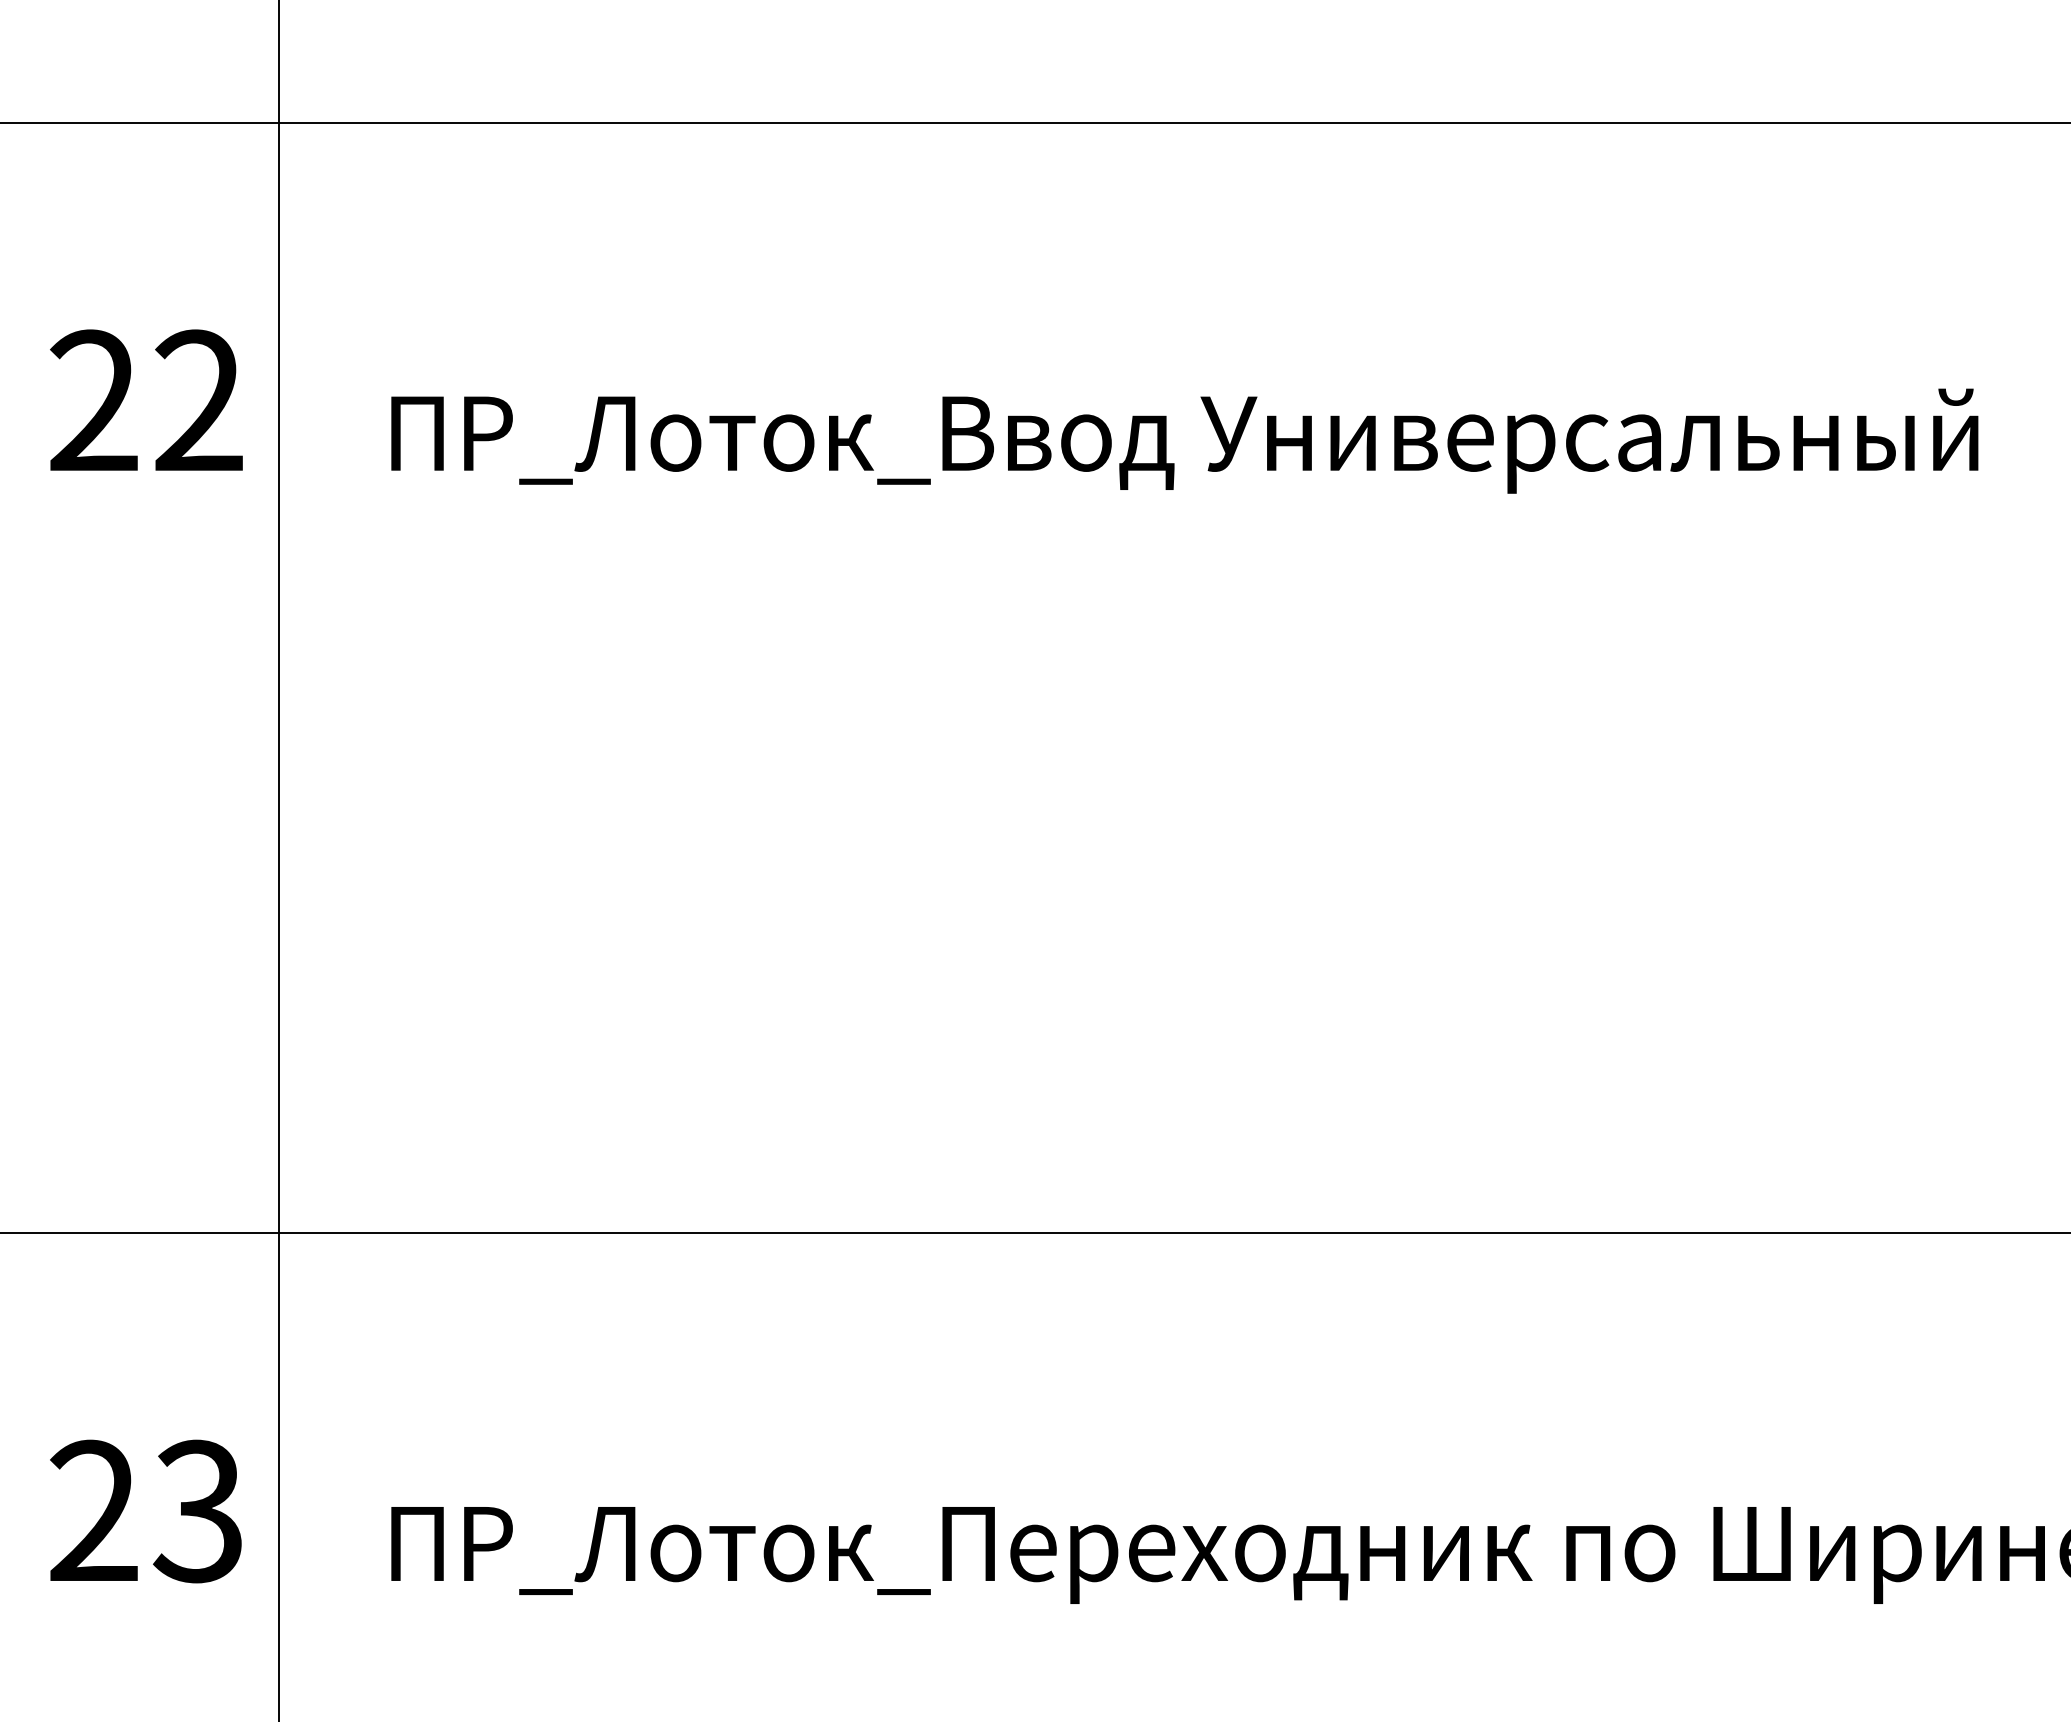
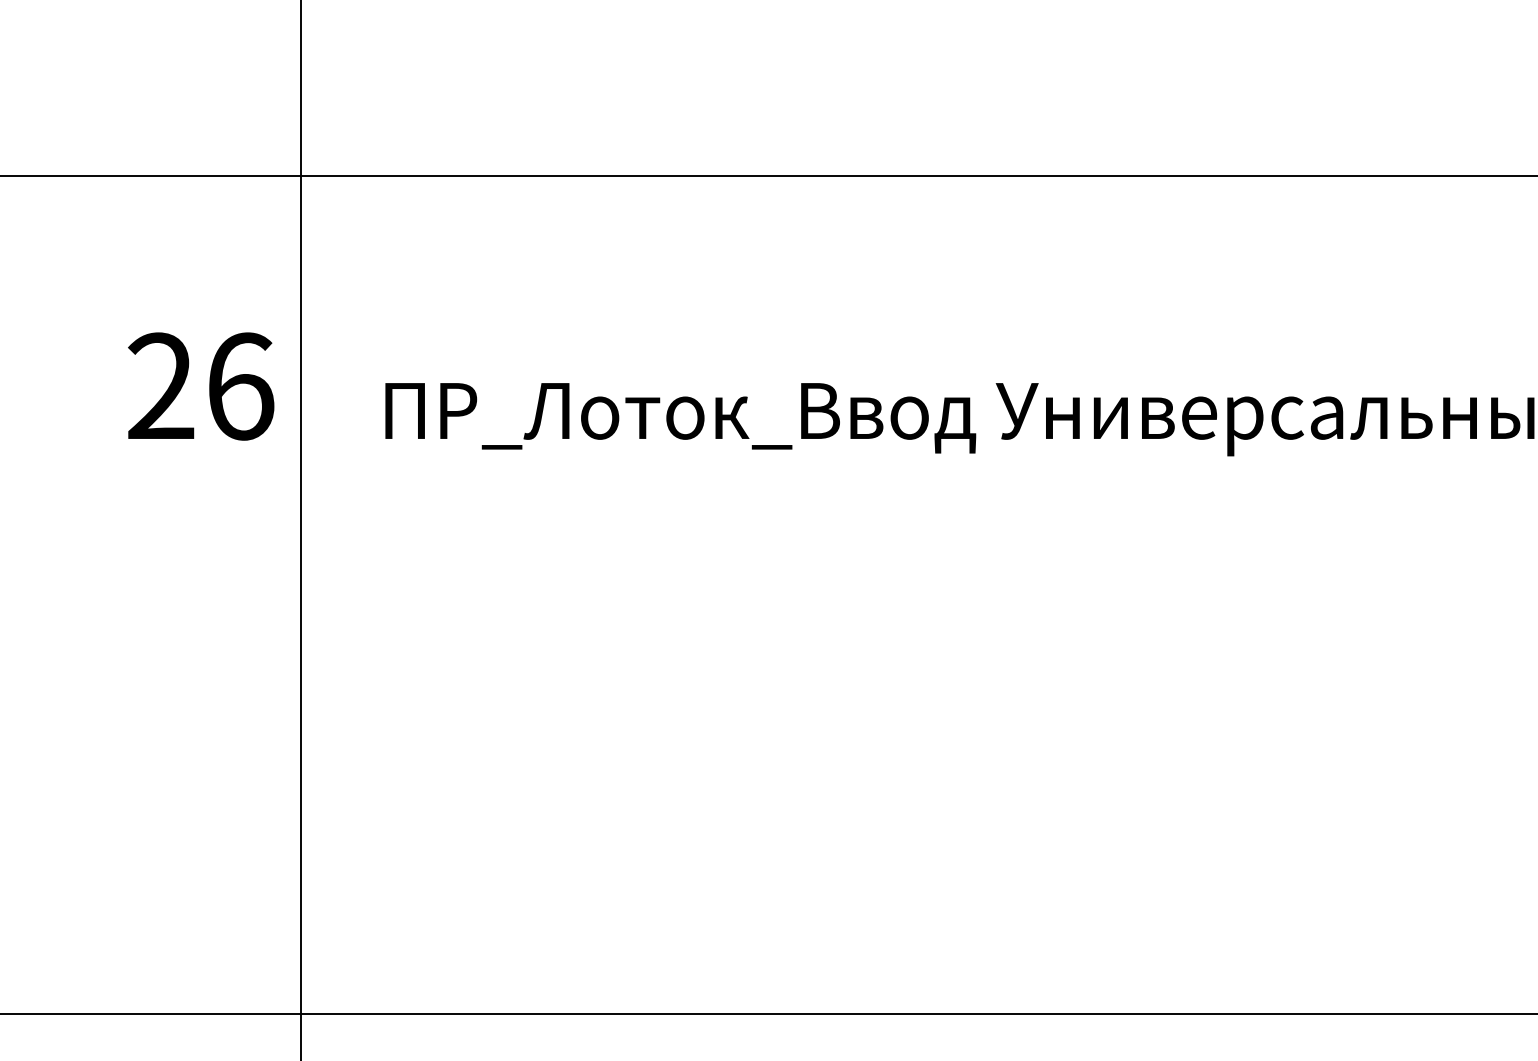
text: (199, 401) -> (240, 386), 22 -> 26

